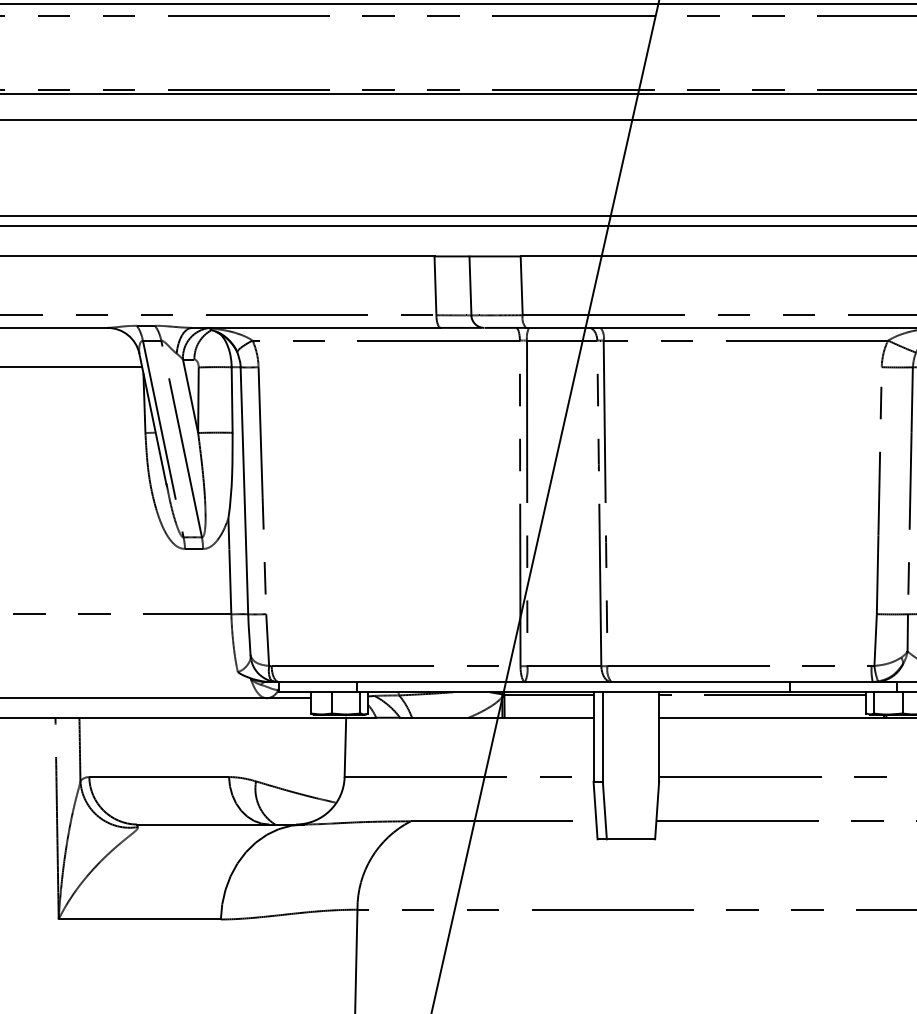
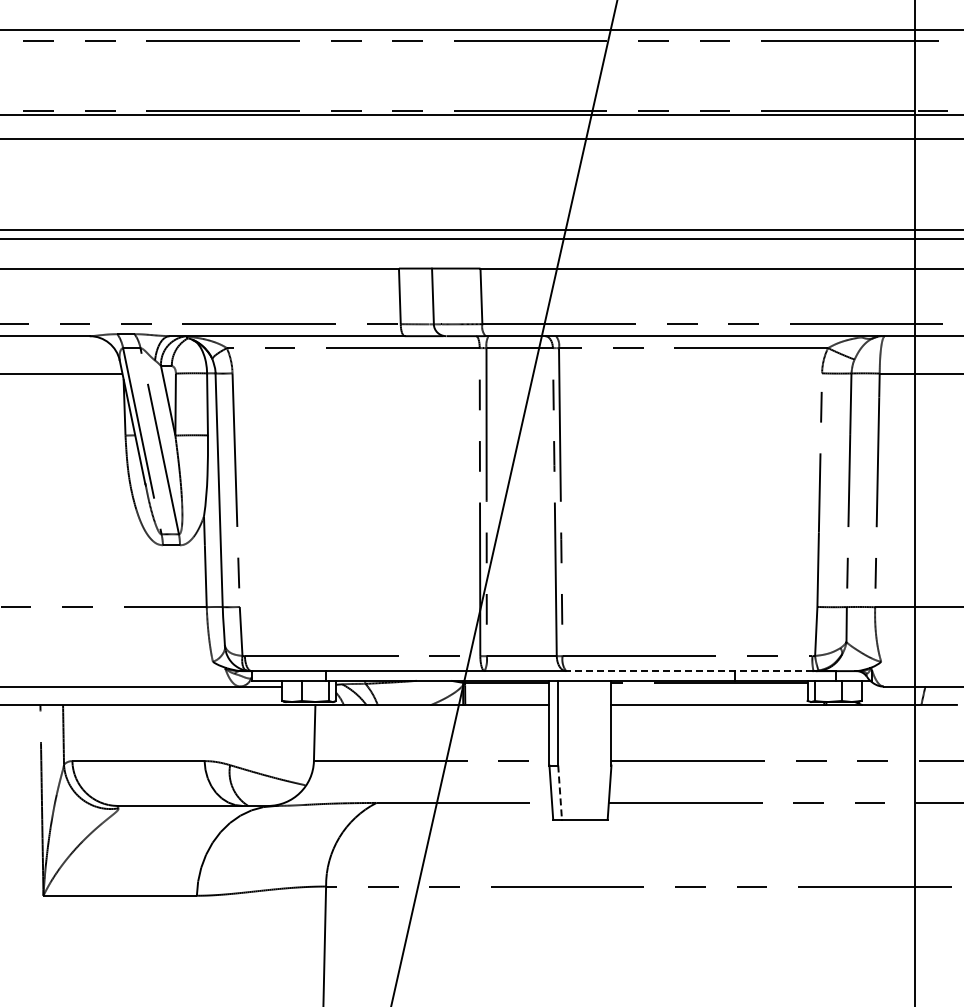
line: (741, 682) -> (689, 671), solid -> dashed
line: (605, 811) -> (560, 793), solid -> dashed

